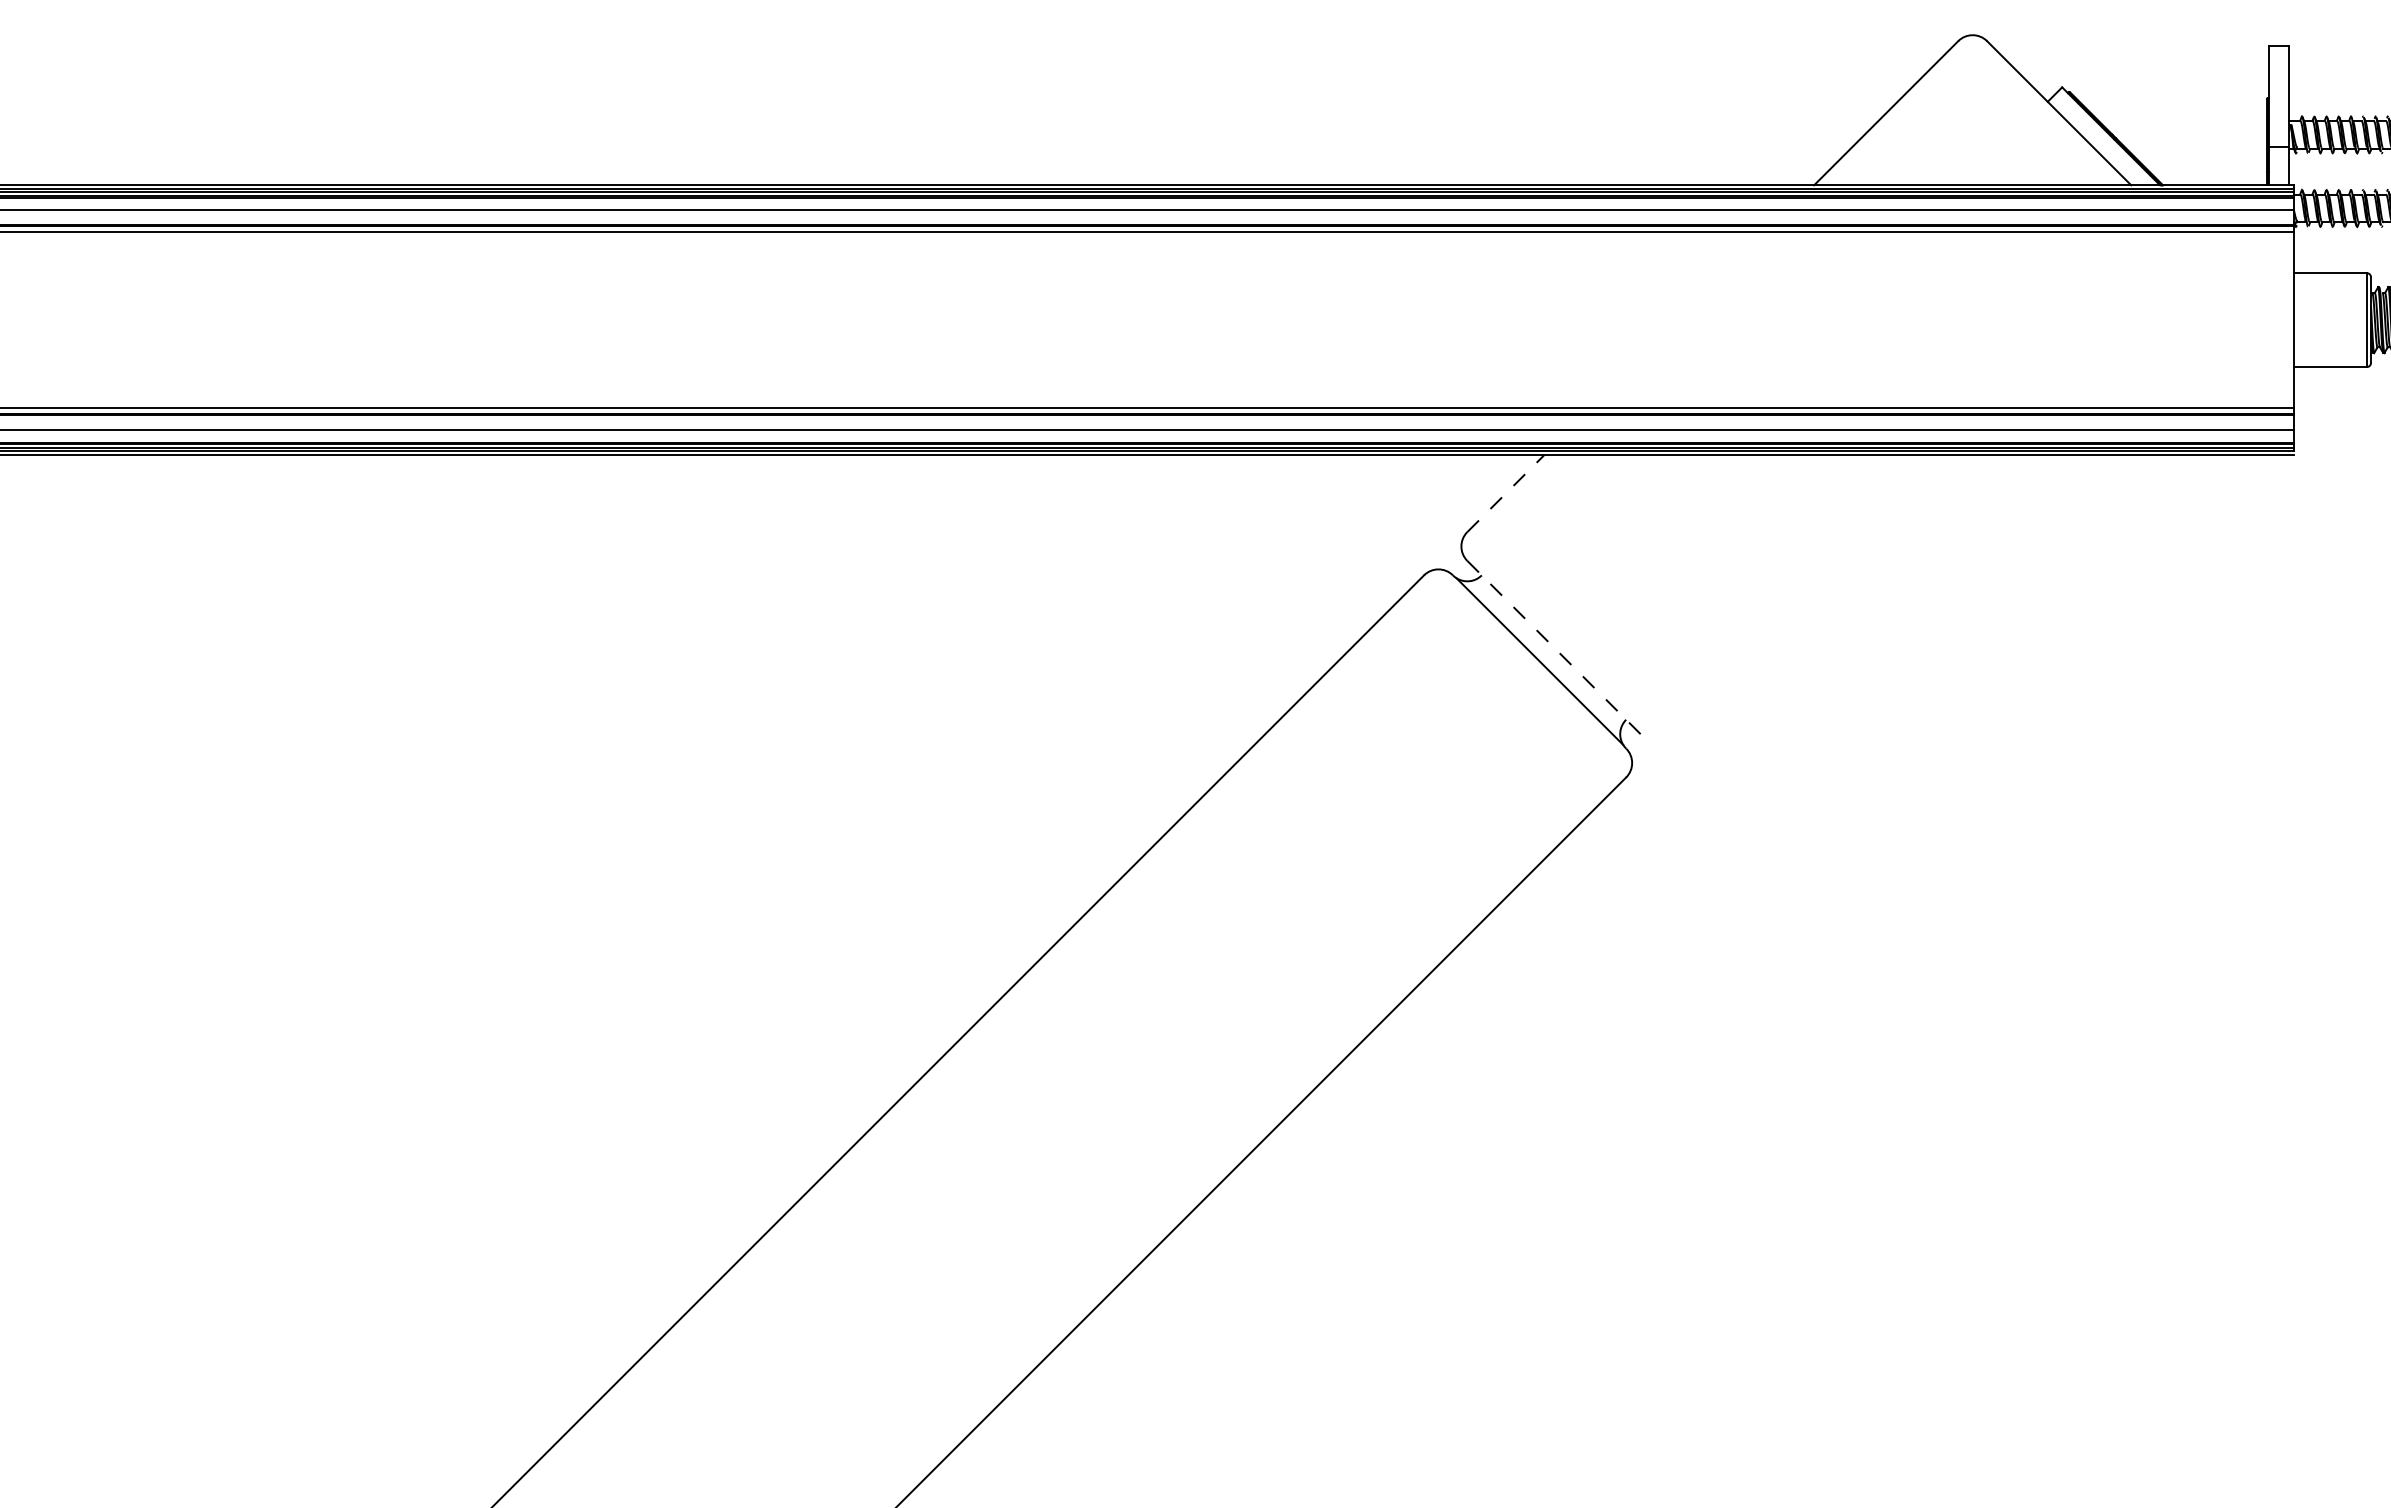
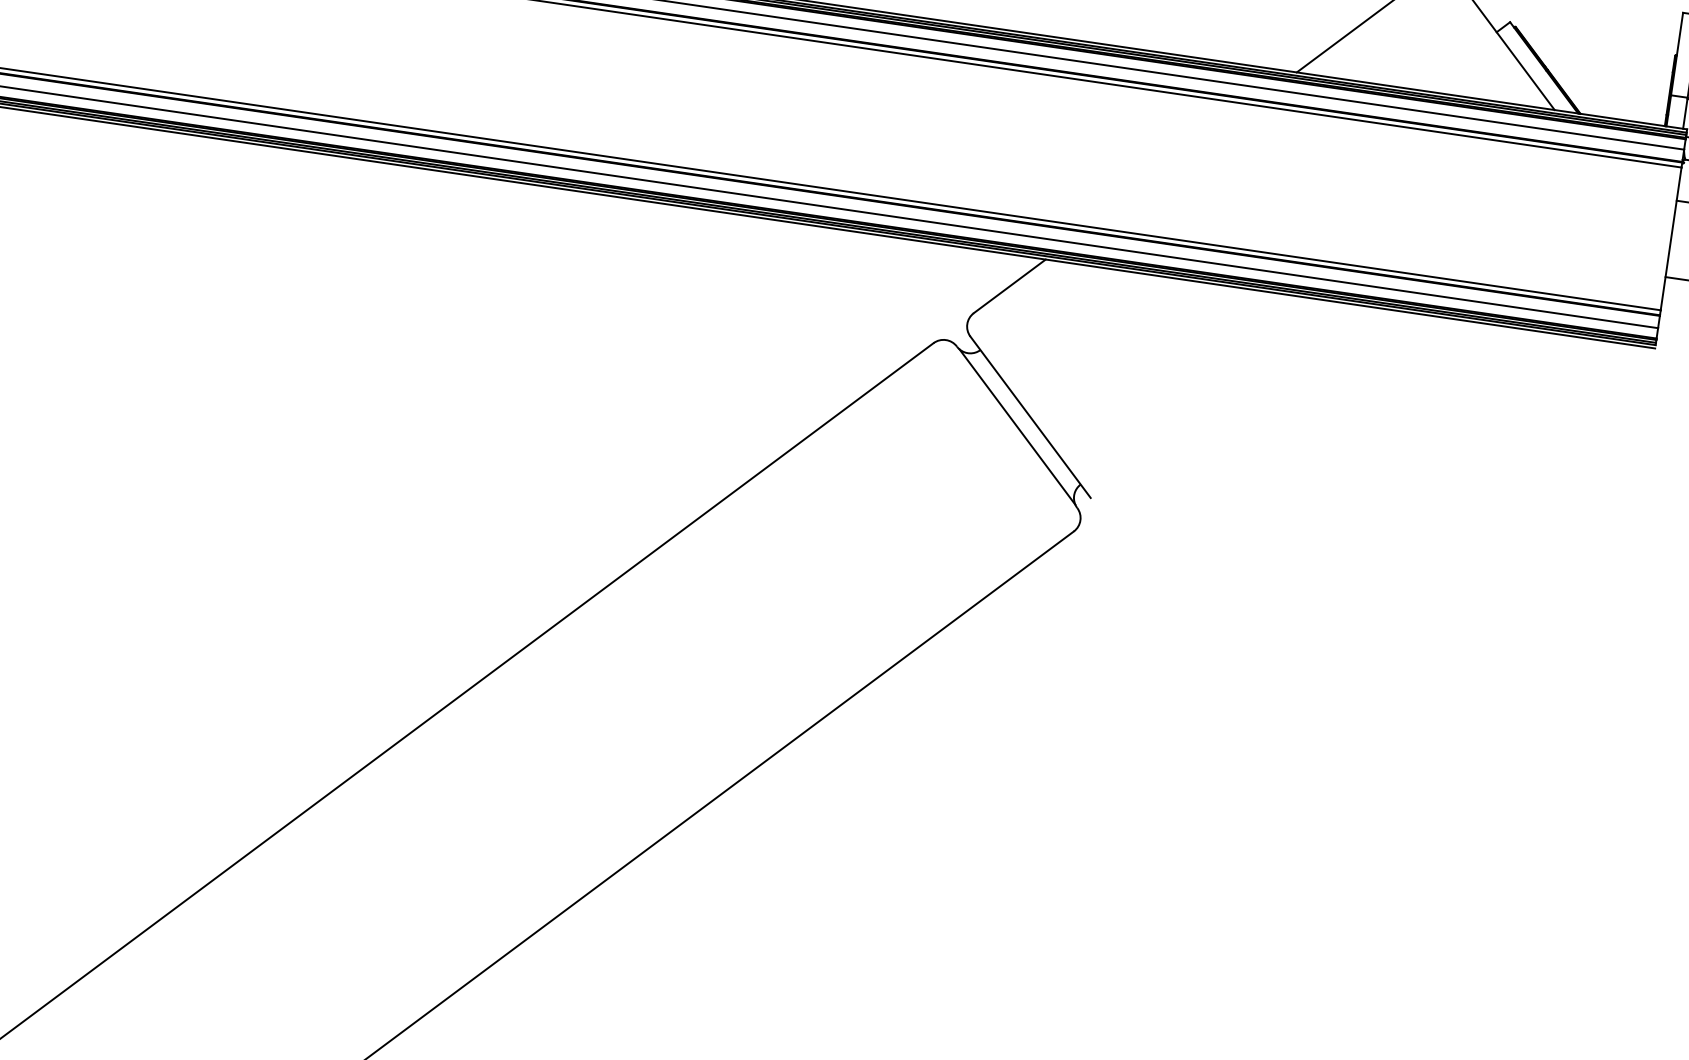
line: (1505, 493) -> (1009, 286), dashed -> solid
line: (1554, 647) -> (1031, 417), dashed -> solid

